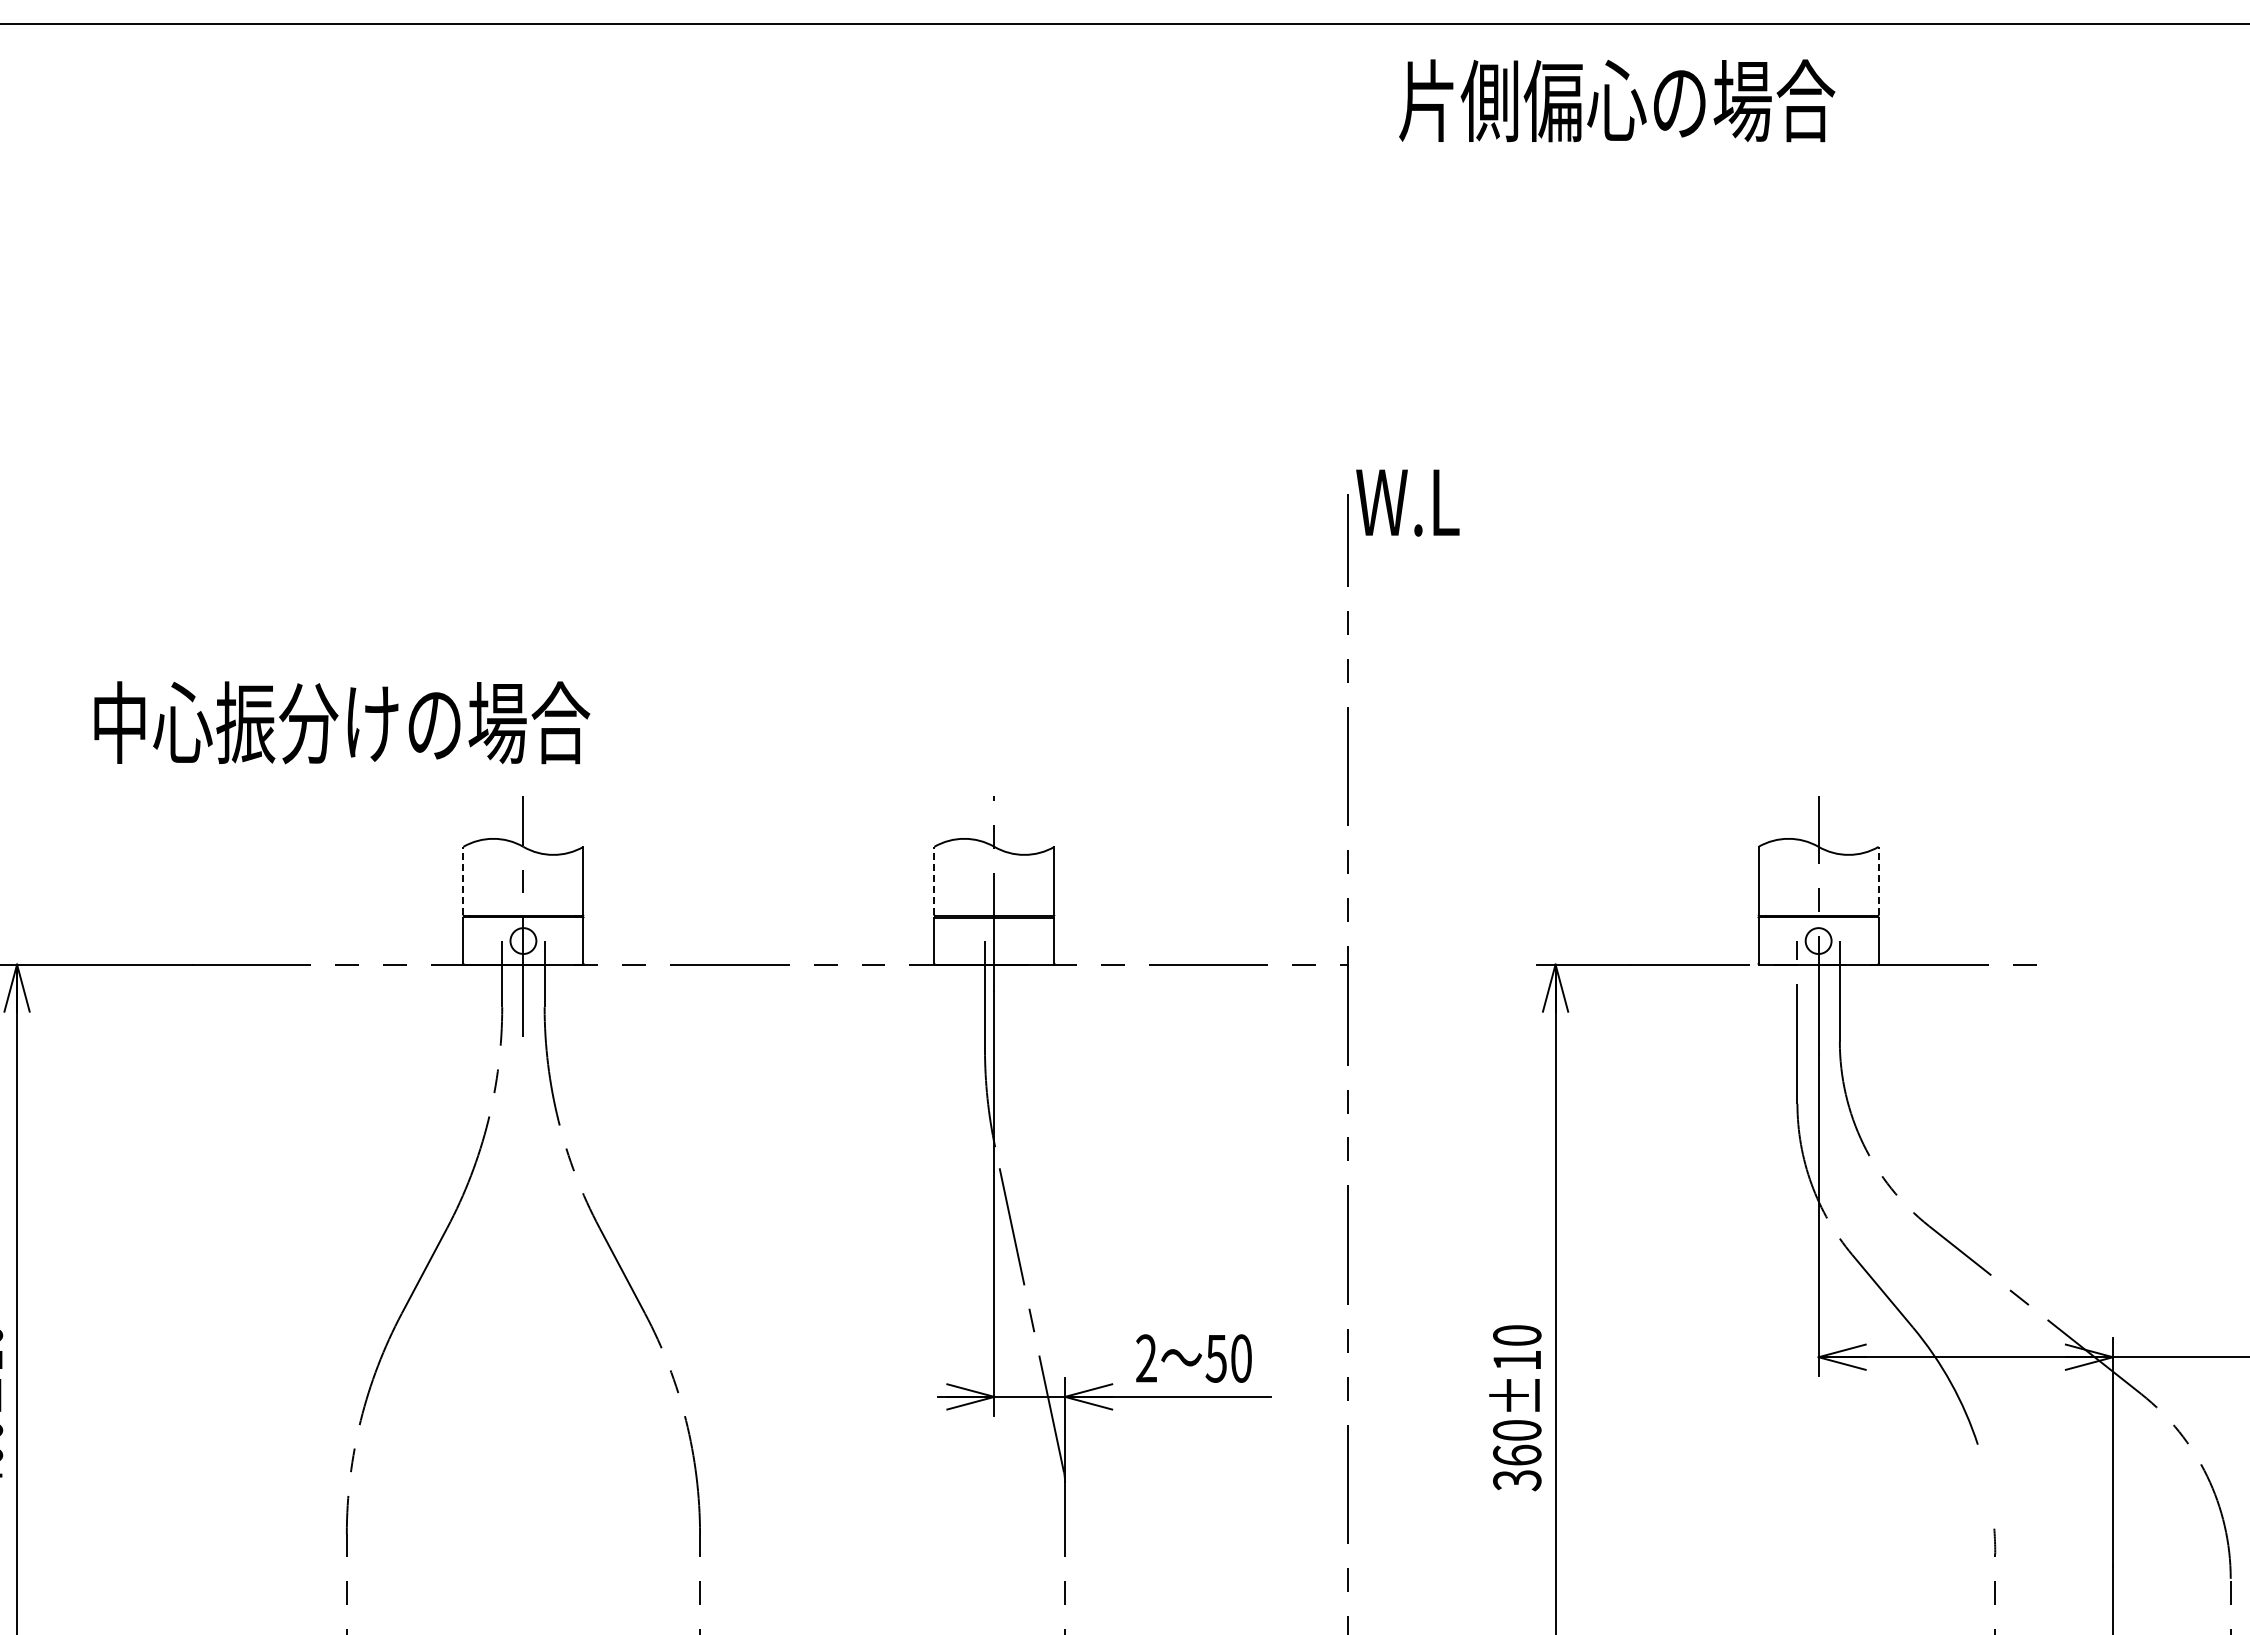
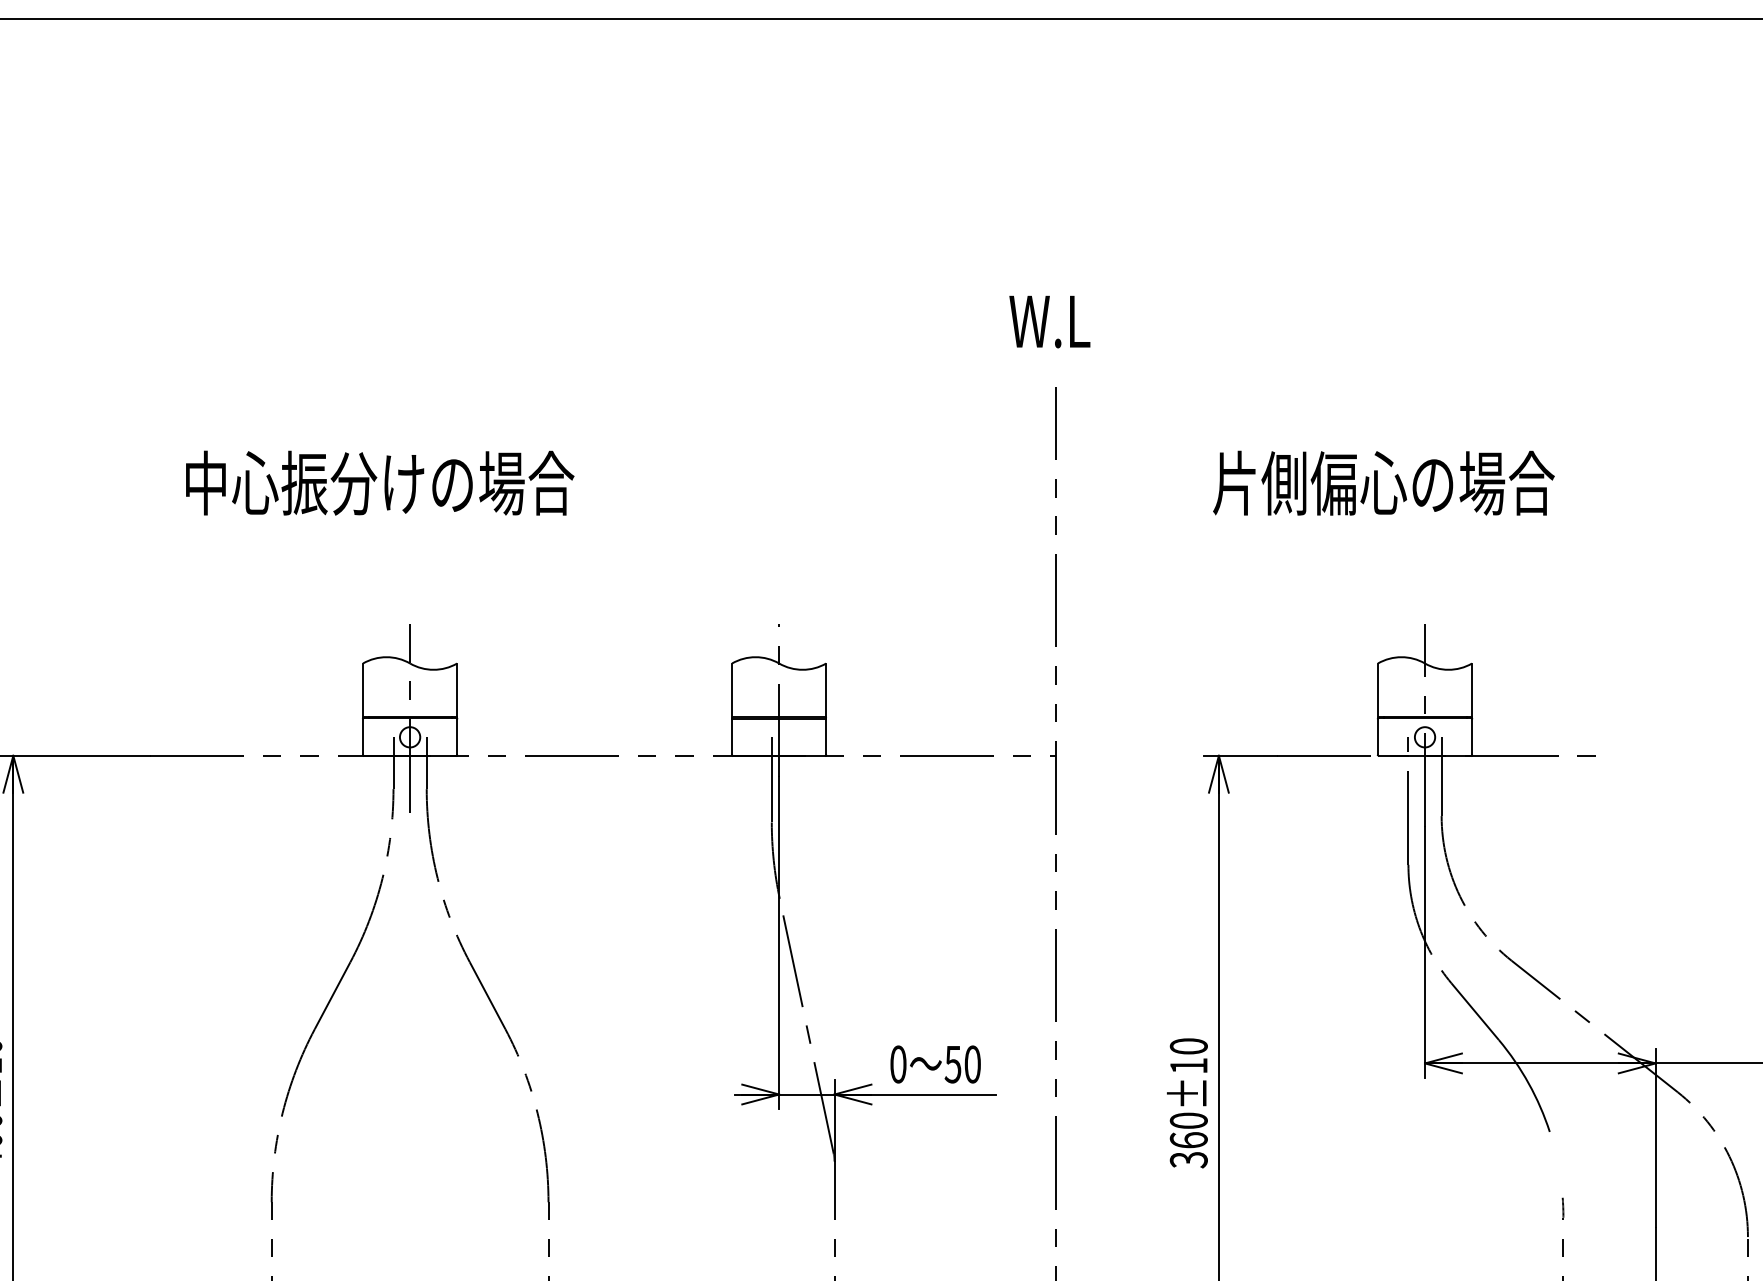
text: (1617, 100) -> (1384, 482), moved
text: (1407, 502) -> (1049, 321), moved
text: (342, 722) -> (380, 482), moved
line: (463, 880) -> (363, 689), dashed -> solid
line: (934, 880) -> (732, 689), dashed -> solid
line: (1878, 880) -> (1471, 689), dashed -> solid
text: (1146, 1358) -> (898, 1064), 2 -> 0

